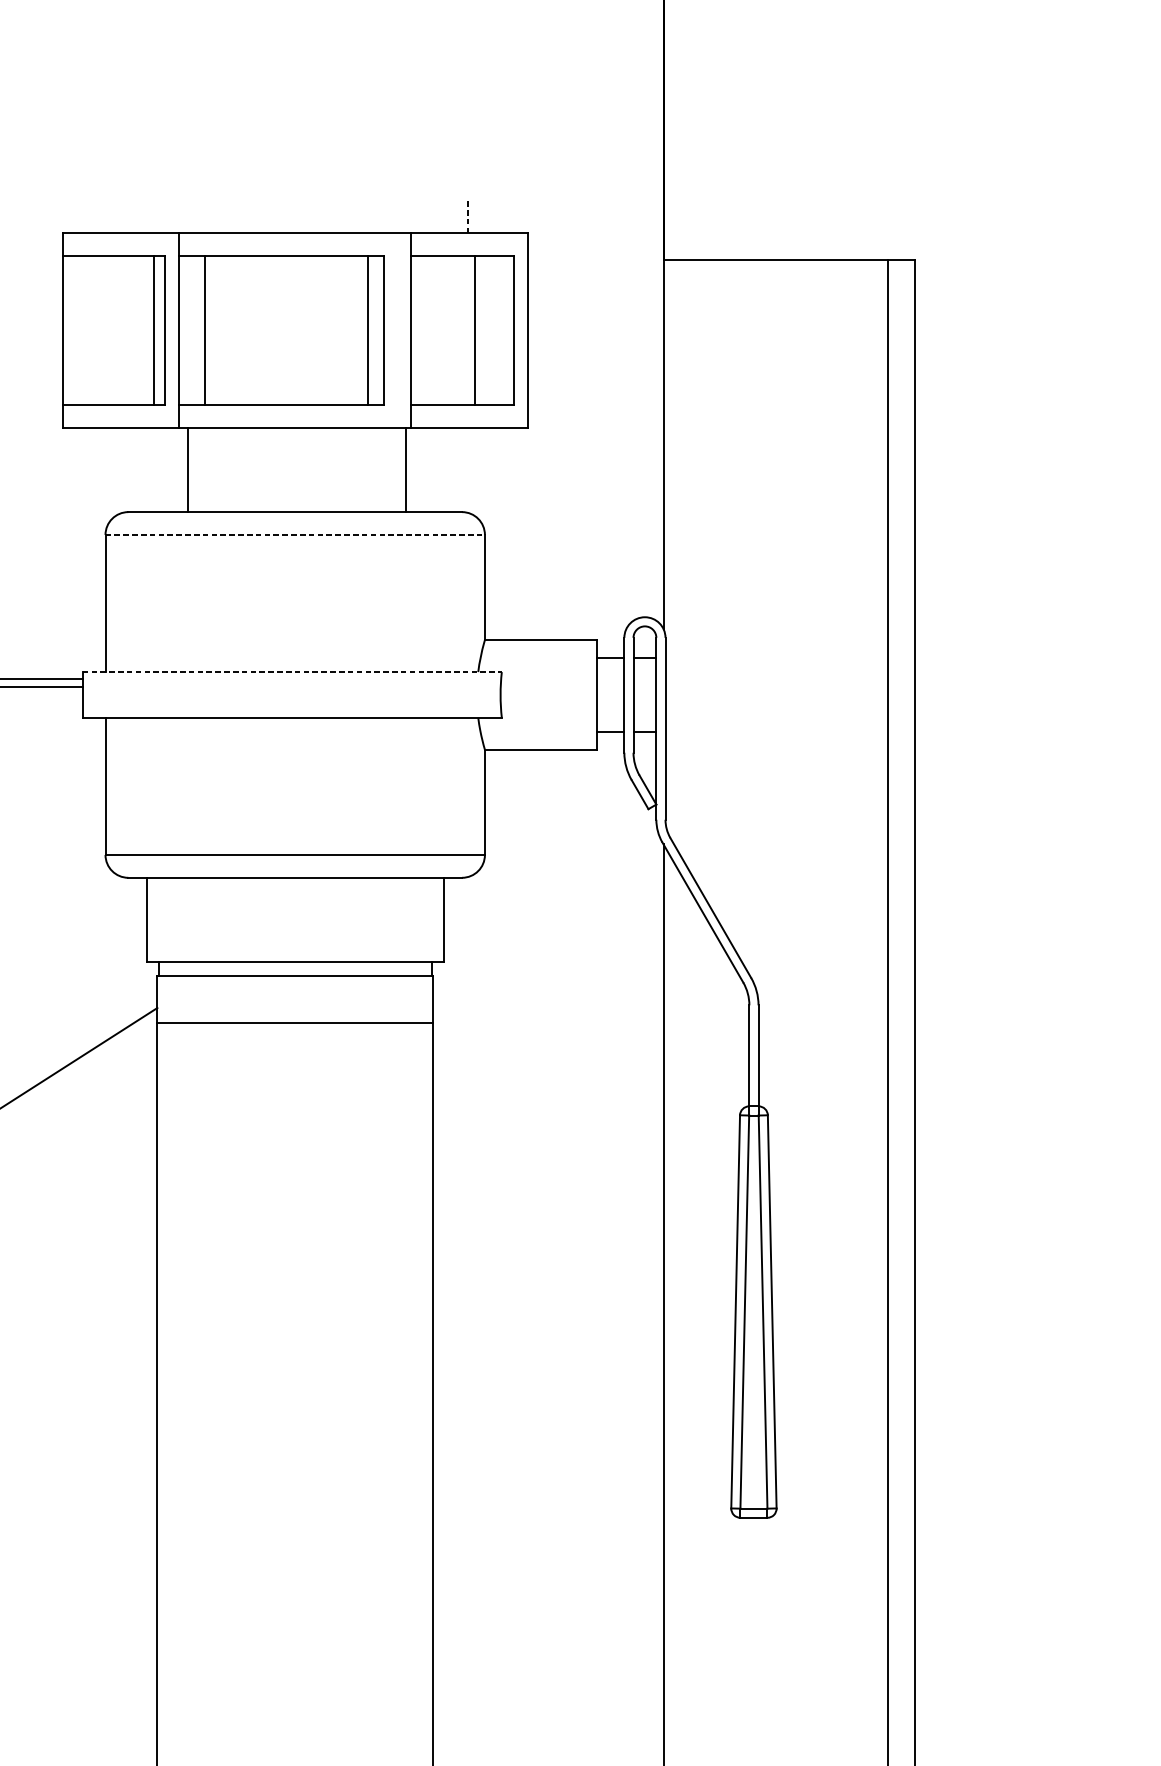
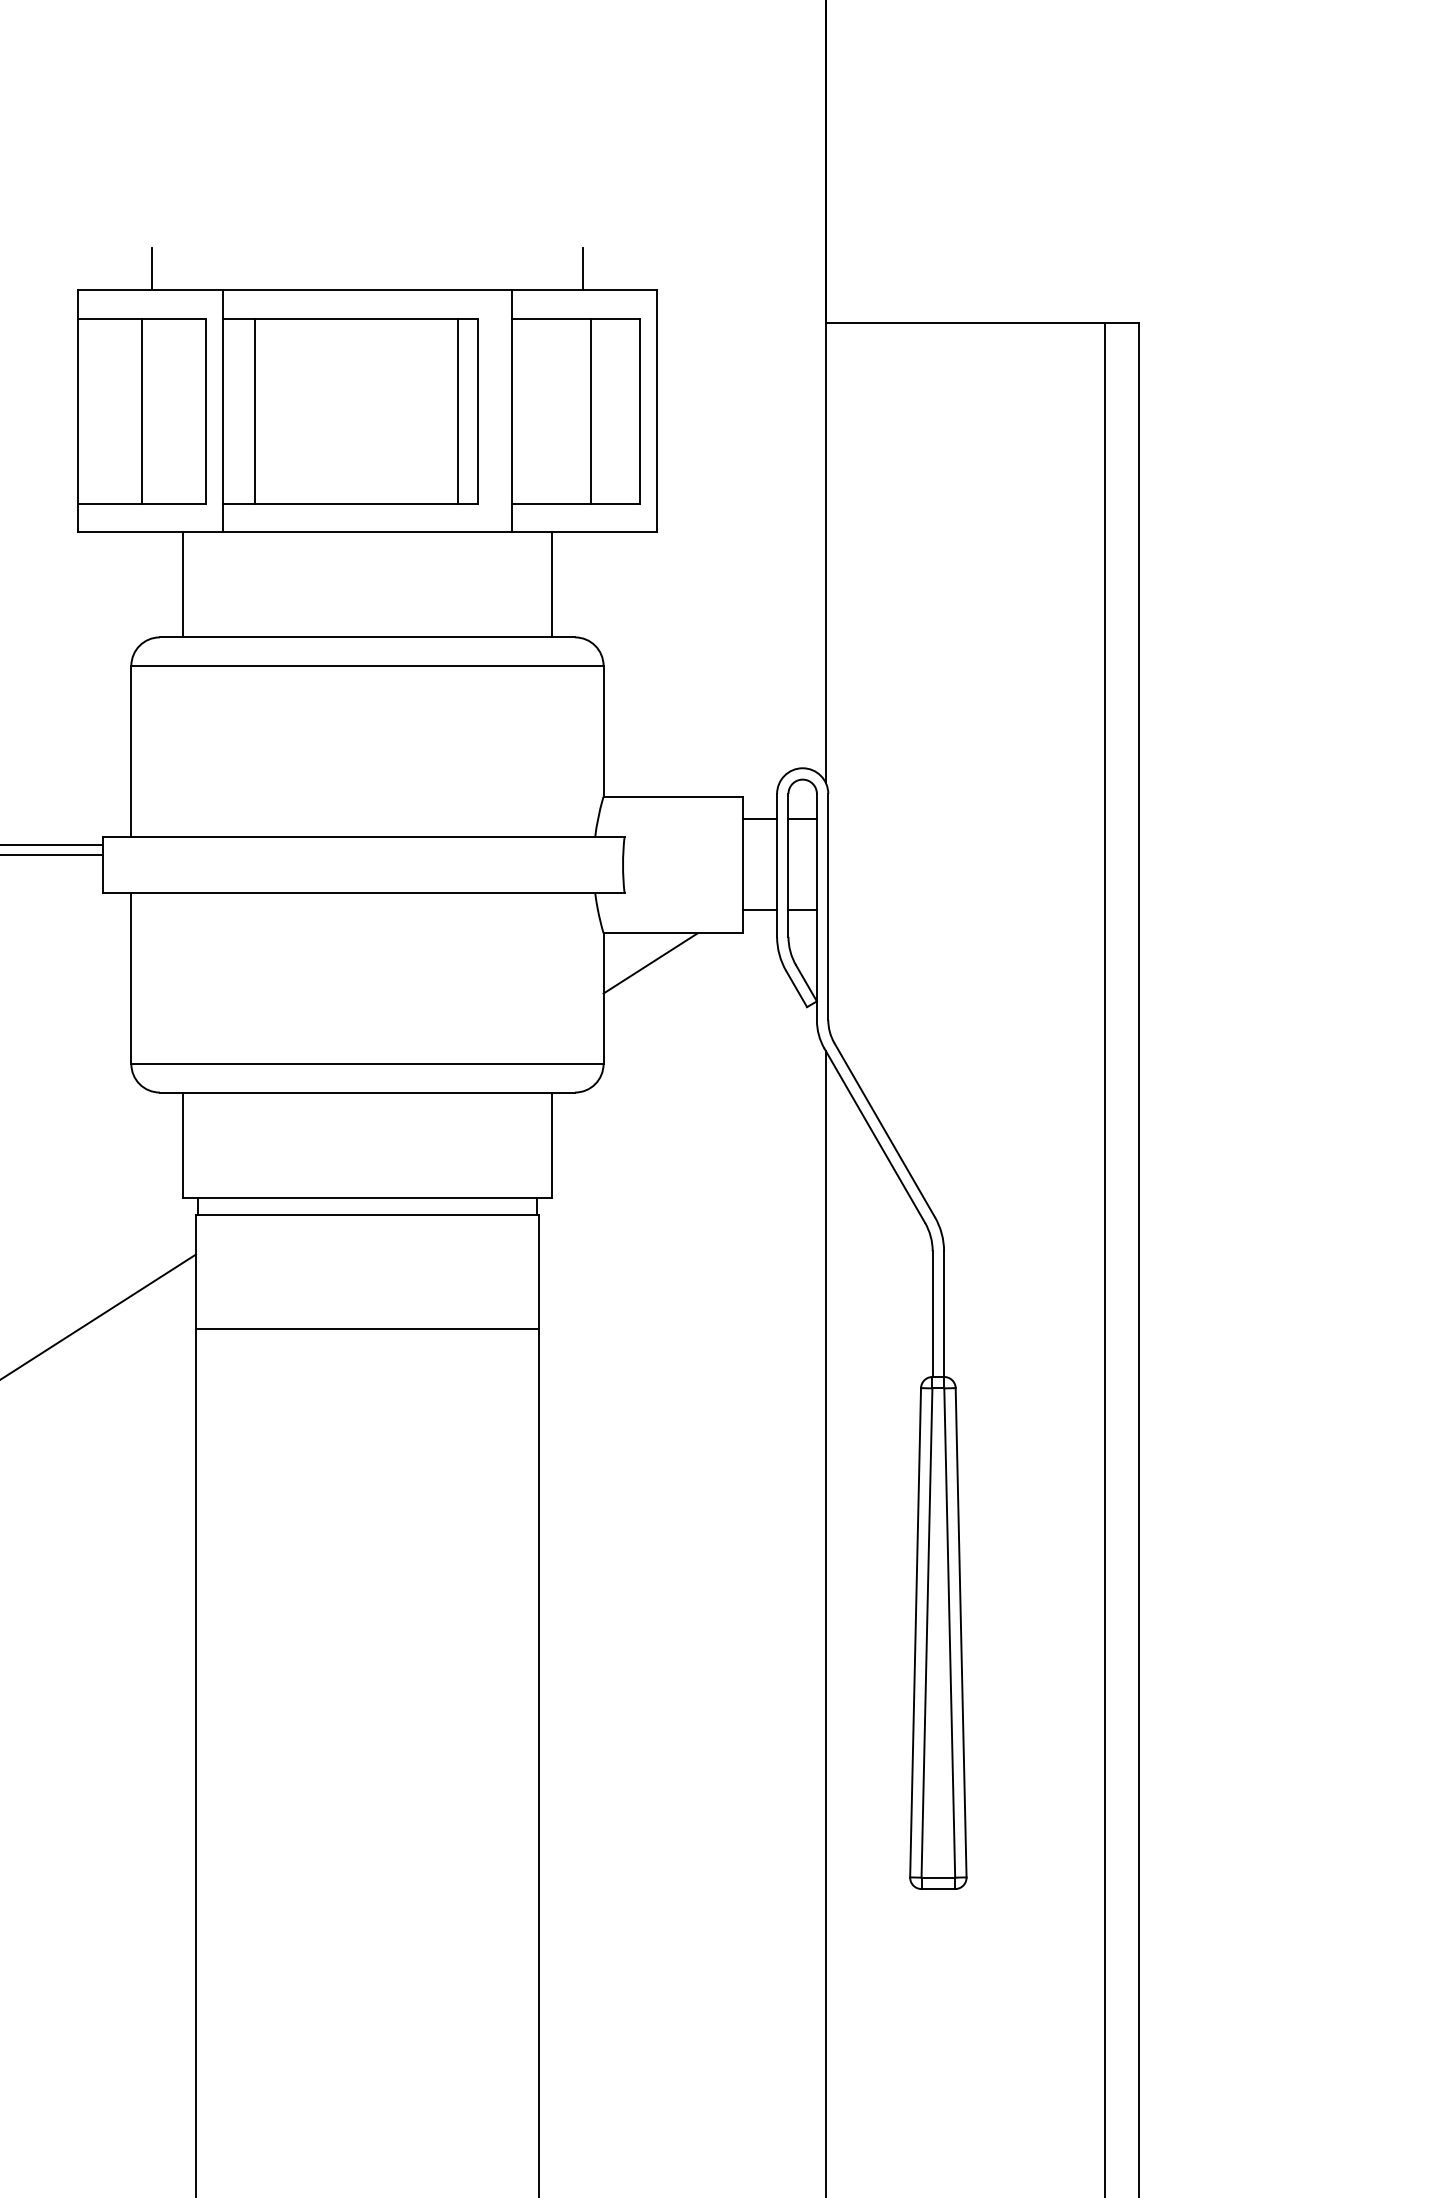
line: (122, 215) -> (152, 268), added
line: (468, 215) -> (582, 268), dashed -> solid
line: (153, 329) -> (142, 410), moved
line: (187, 469) -> (182, 584), moved
line: (406, 469) -> (552, 584), moved
line: (295, 534) -> (367, 665), dashed -> solid
line: (292, 672) -> (363, 836), dashed -> solid
line: (522, 774) -> (650, 963), added
line: (295, 1022) -> (367, 1328), moved

